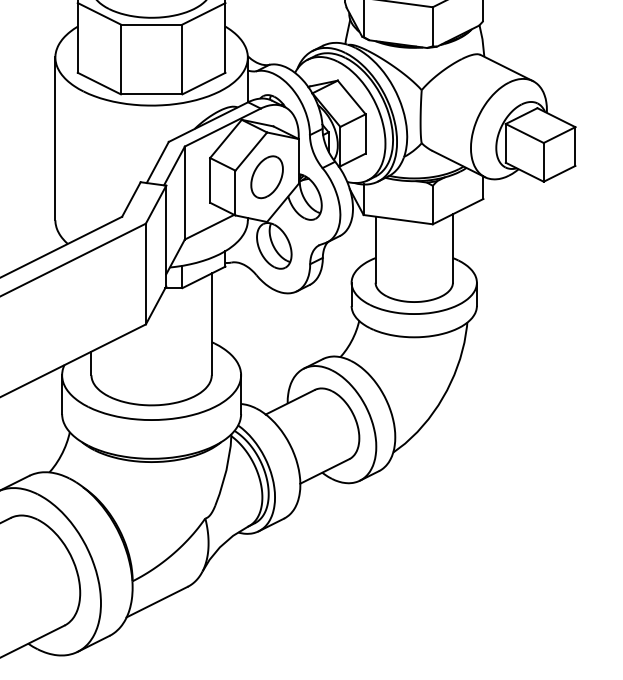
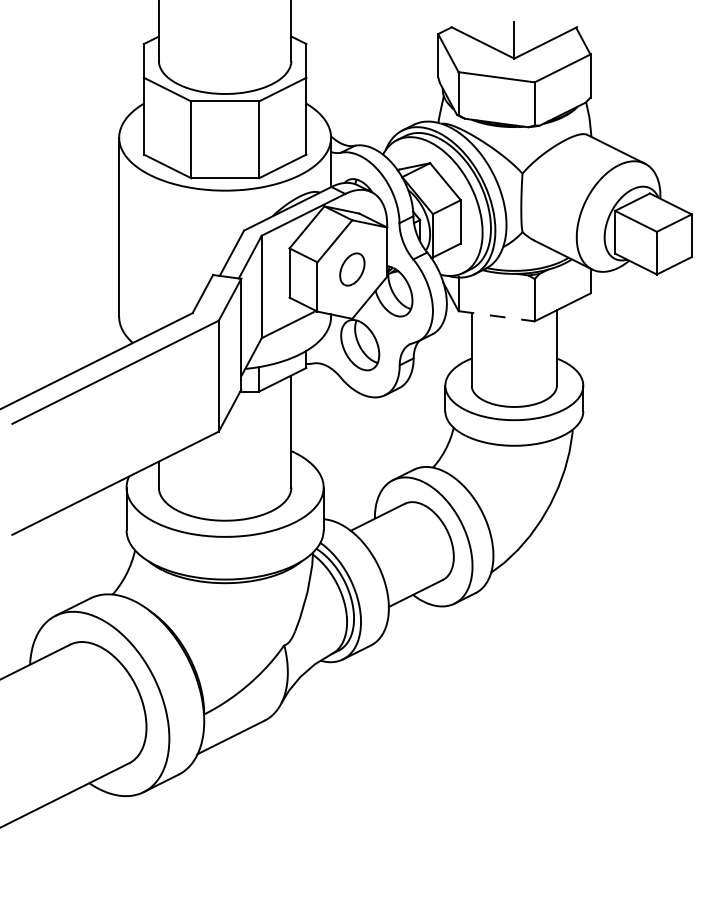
part: (267, 177) -> (352, 269), size x0.7
line: (398, 219) -> (497, 316), solid -> dashed

